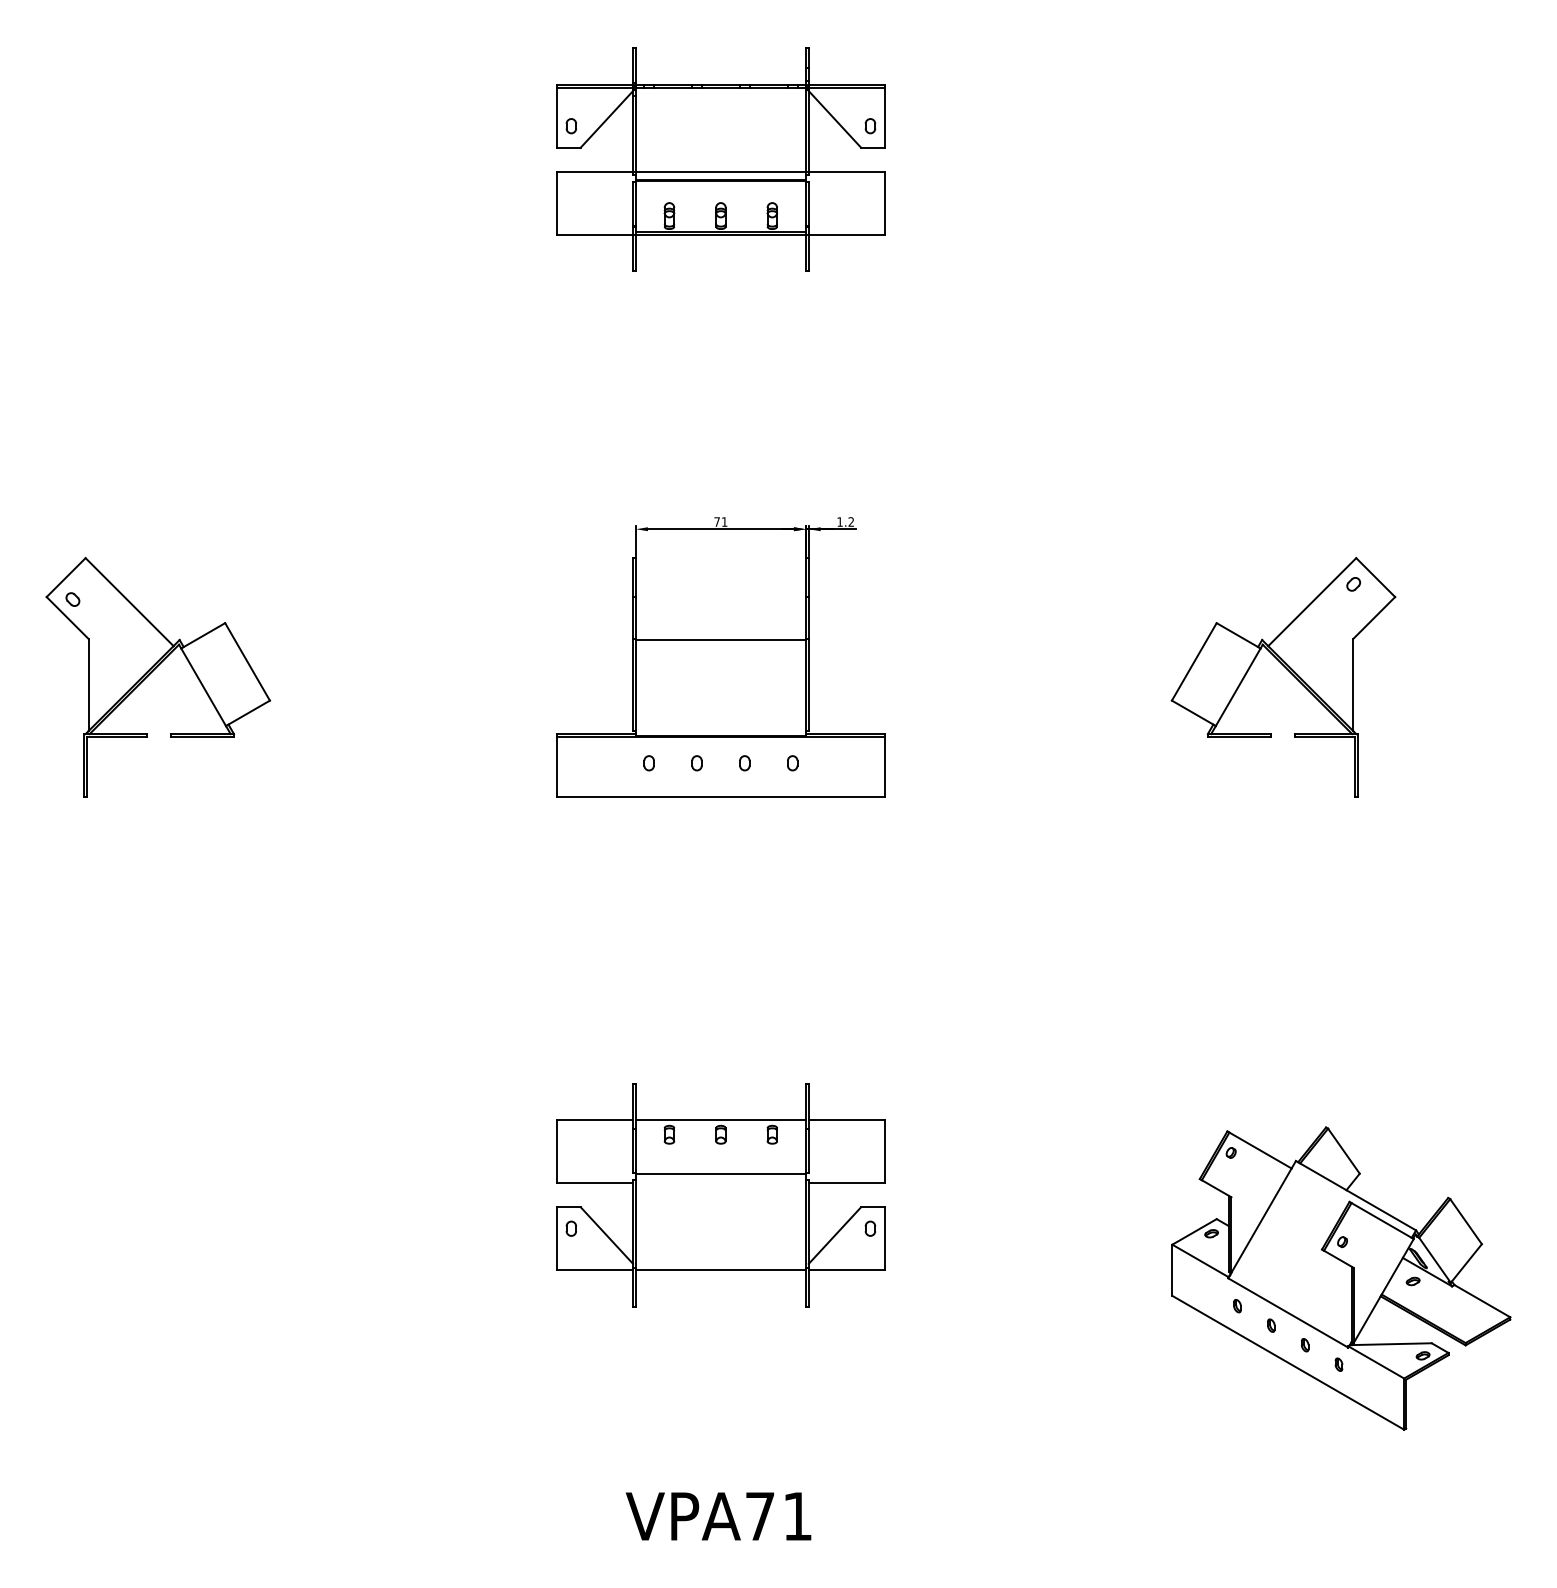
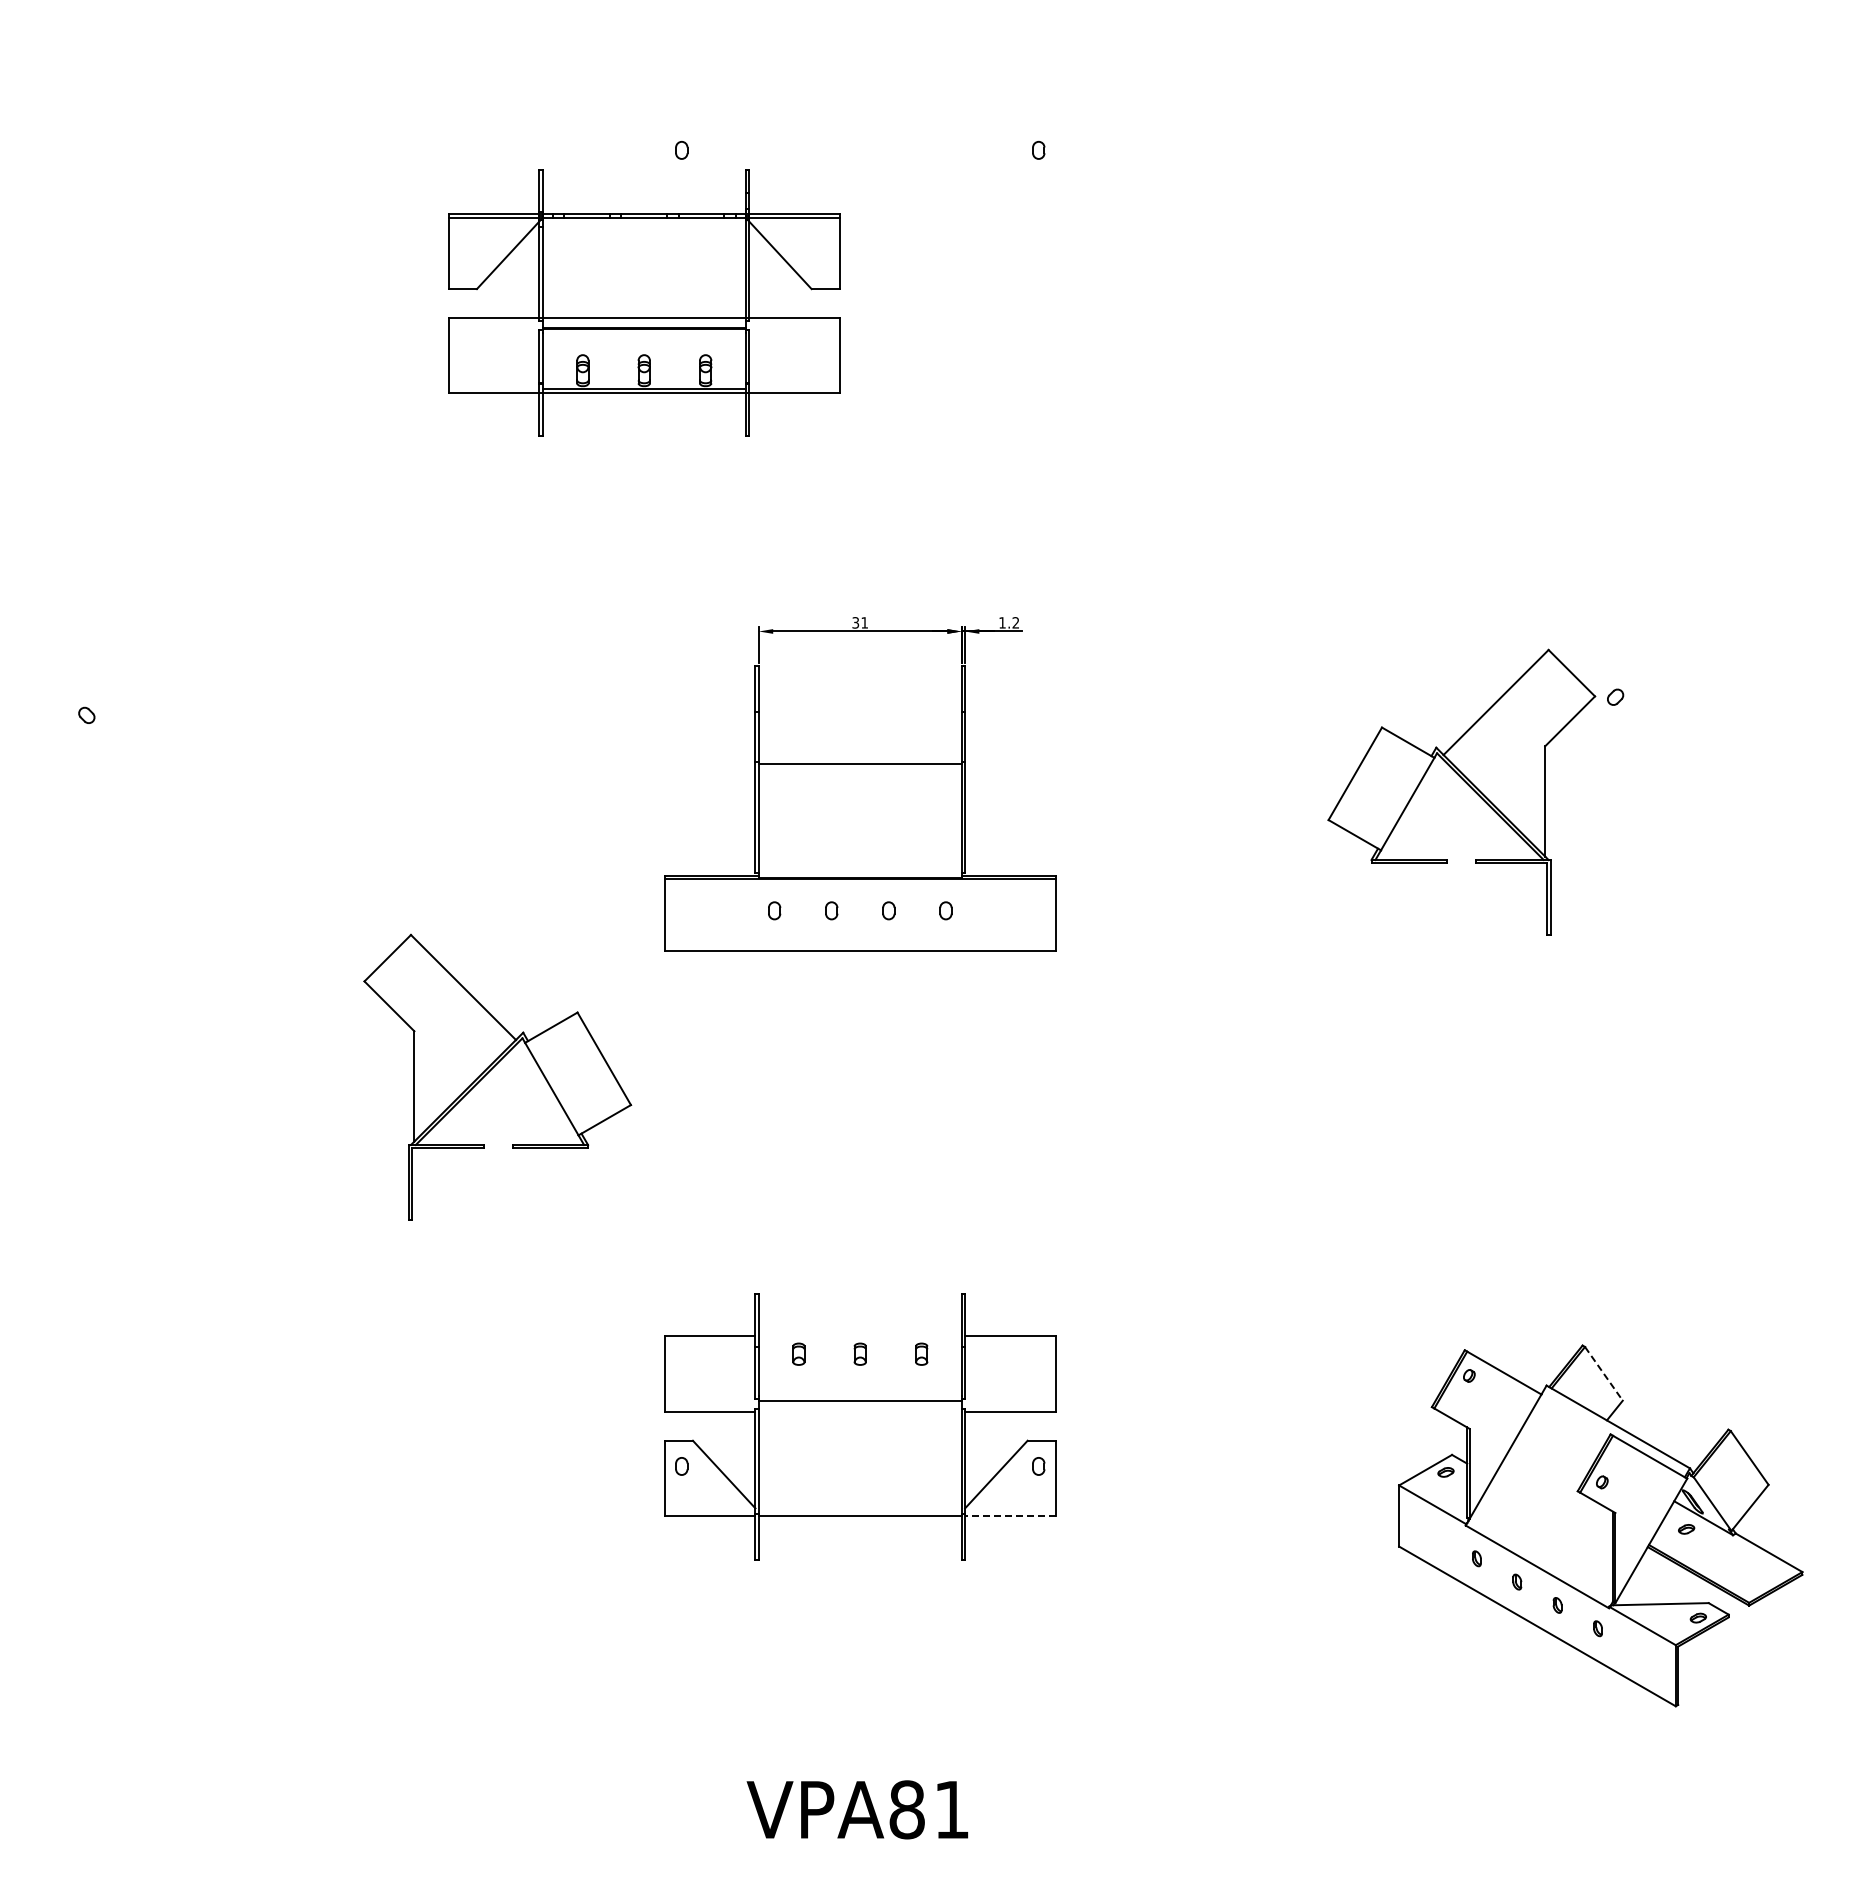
part: (721, 158) -> (644, 302), moved
text: (716, 521) -> (855, 622), 71 -> 31
part: (153, 671) -> (491, 1070), moved
part: (1288, 671) -> (1467, 785), moved
line: (720, 1119) -> (859, 1336), removed
line: (1343, 1150) -> (1603, 1373), solid -> dashed
line: (846, 1269) -> (1010, 1515), solid -> dashed
text: (759, 1516) -> (906, 1809), VPA71 -> VPA81

